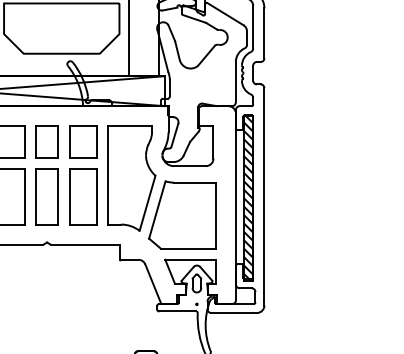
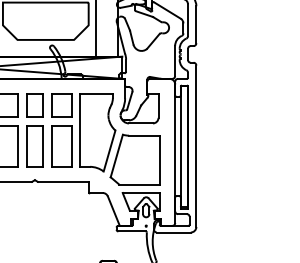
hatch: (248, 198) -> (184, 147), removed

